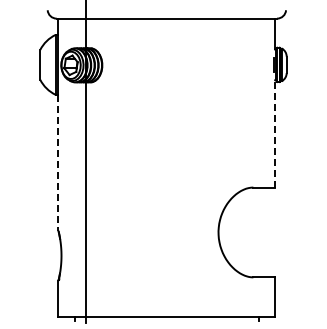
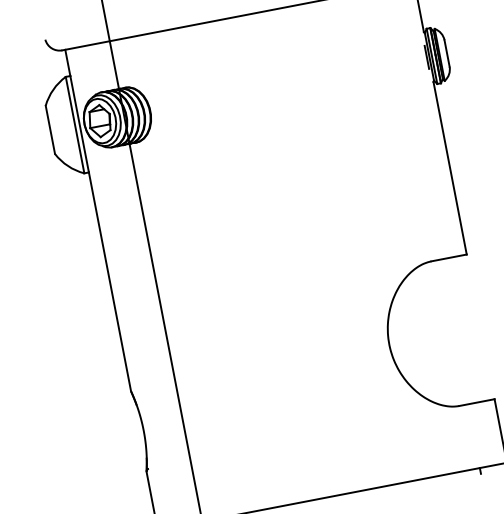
line: (275, 133) -> (450, 167), dashed -> solid
line: (58, 162) -> (109, 281), dashed -> solid

